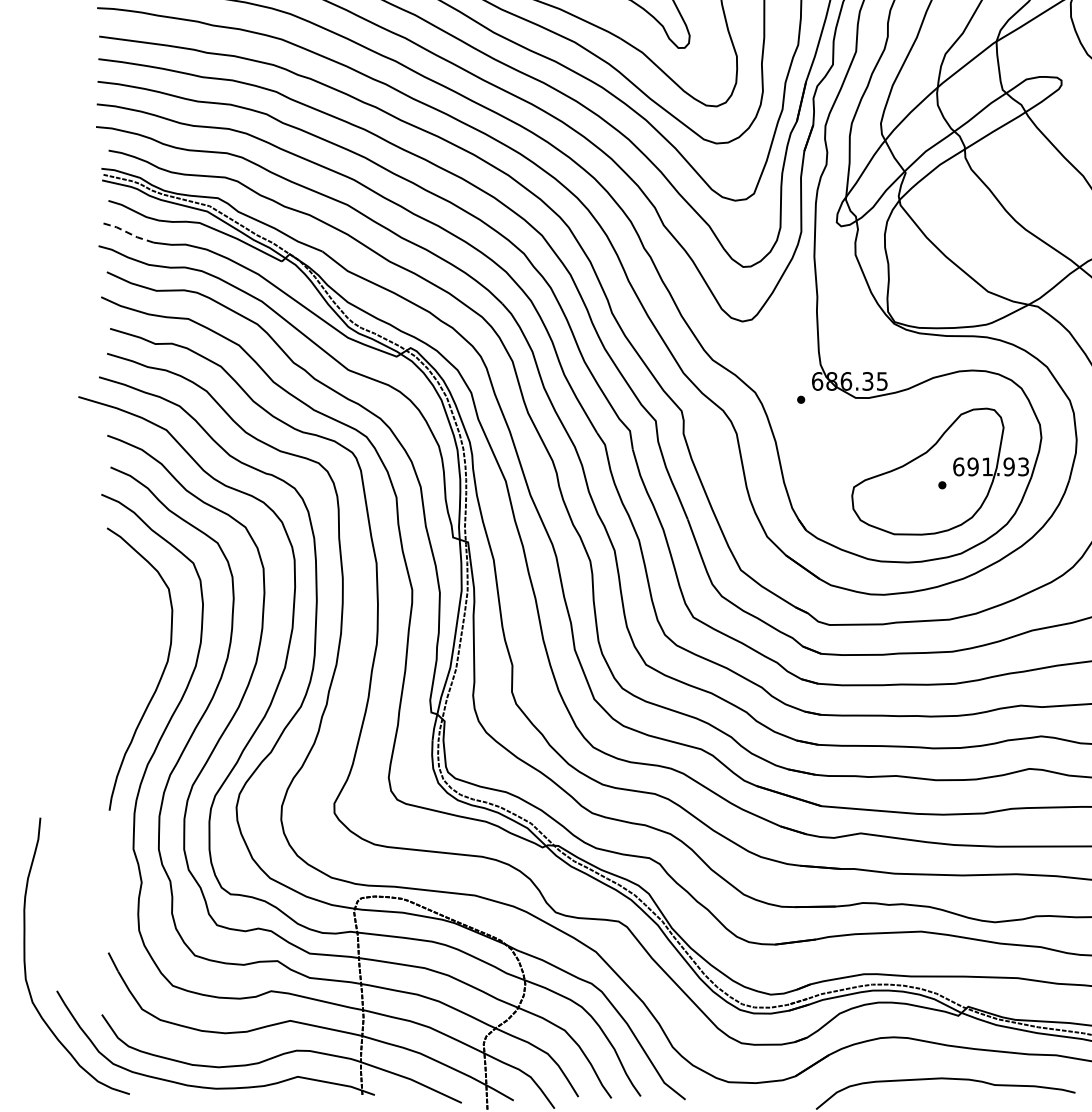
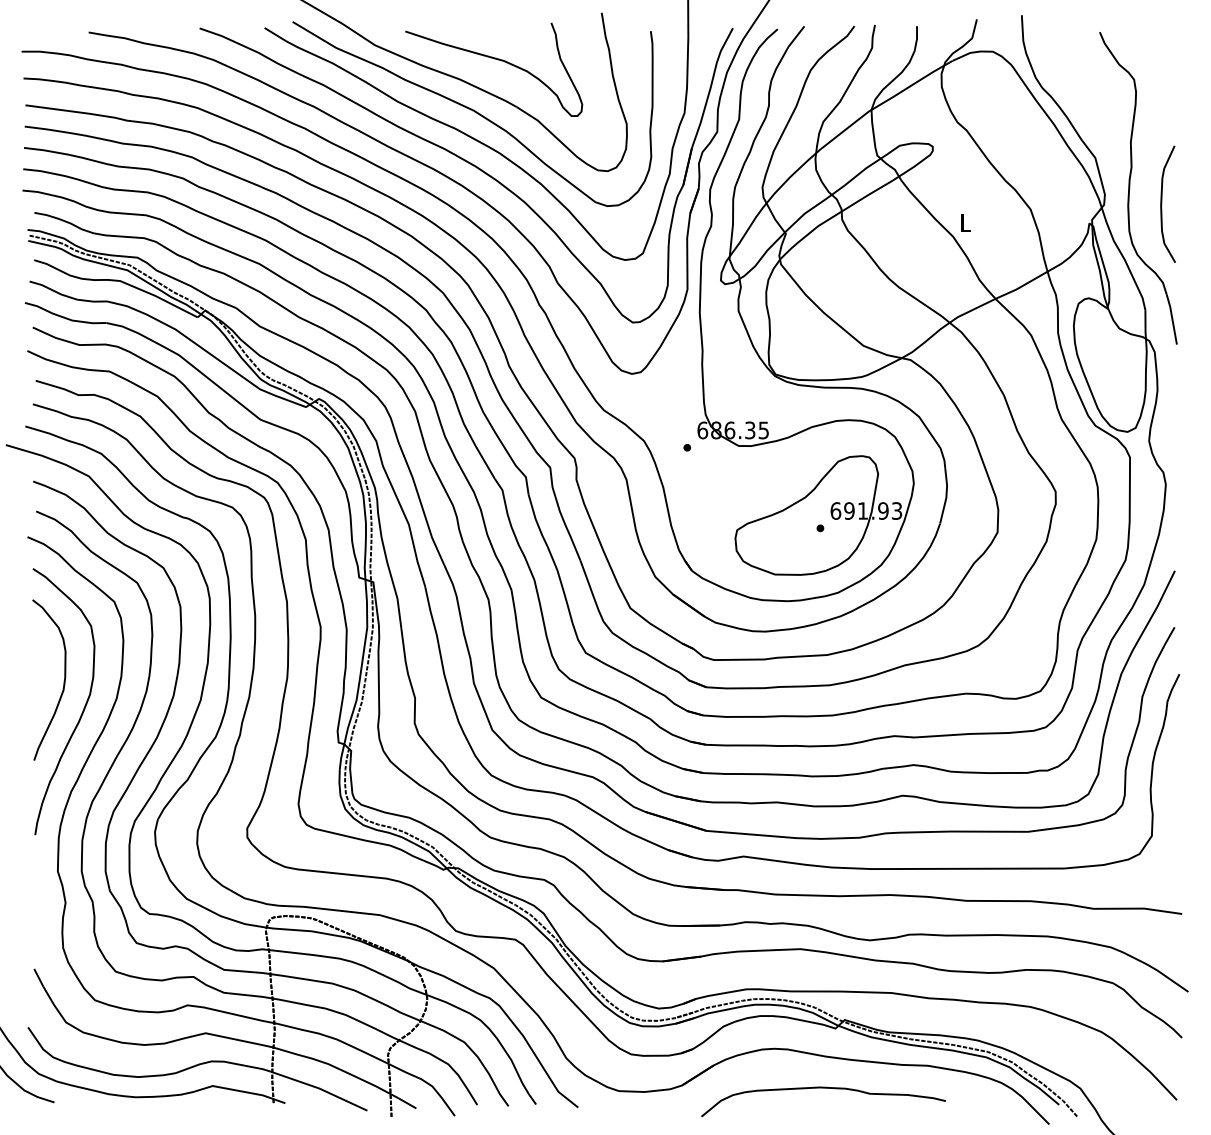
line: (128, 232) -> (53, 290), dashed -> solid
curve: (139, 647) -> (63, 681), added

